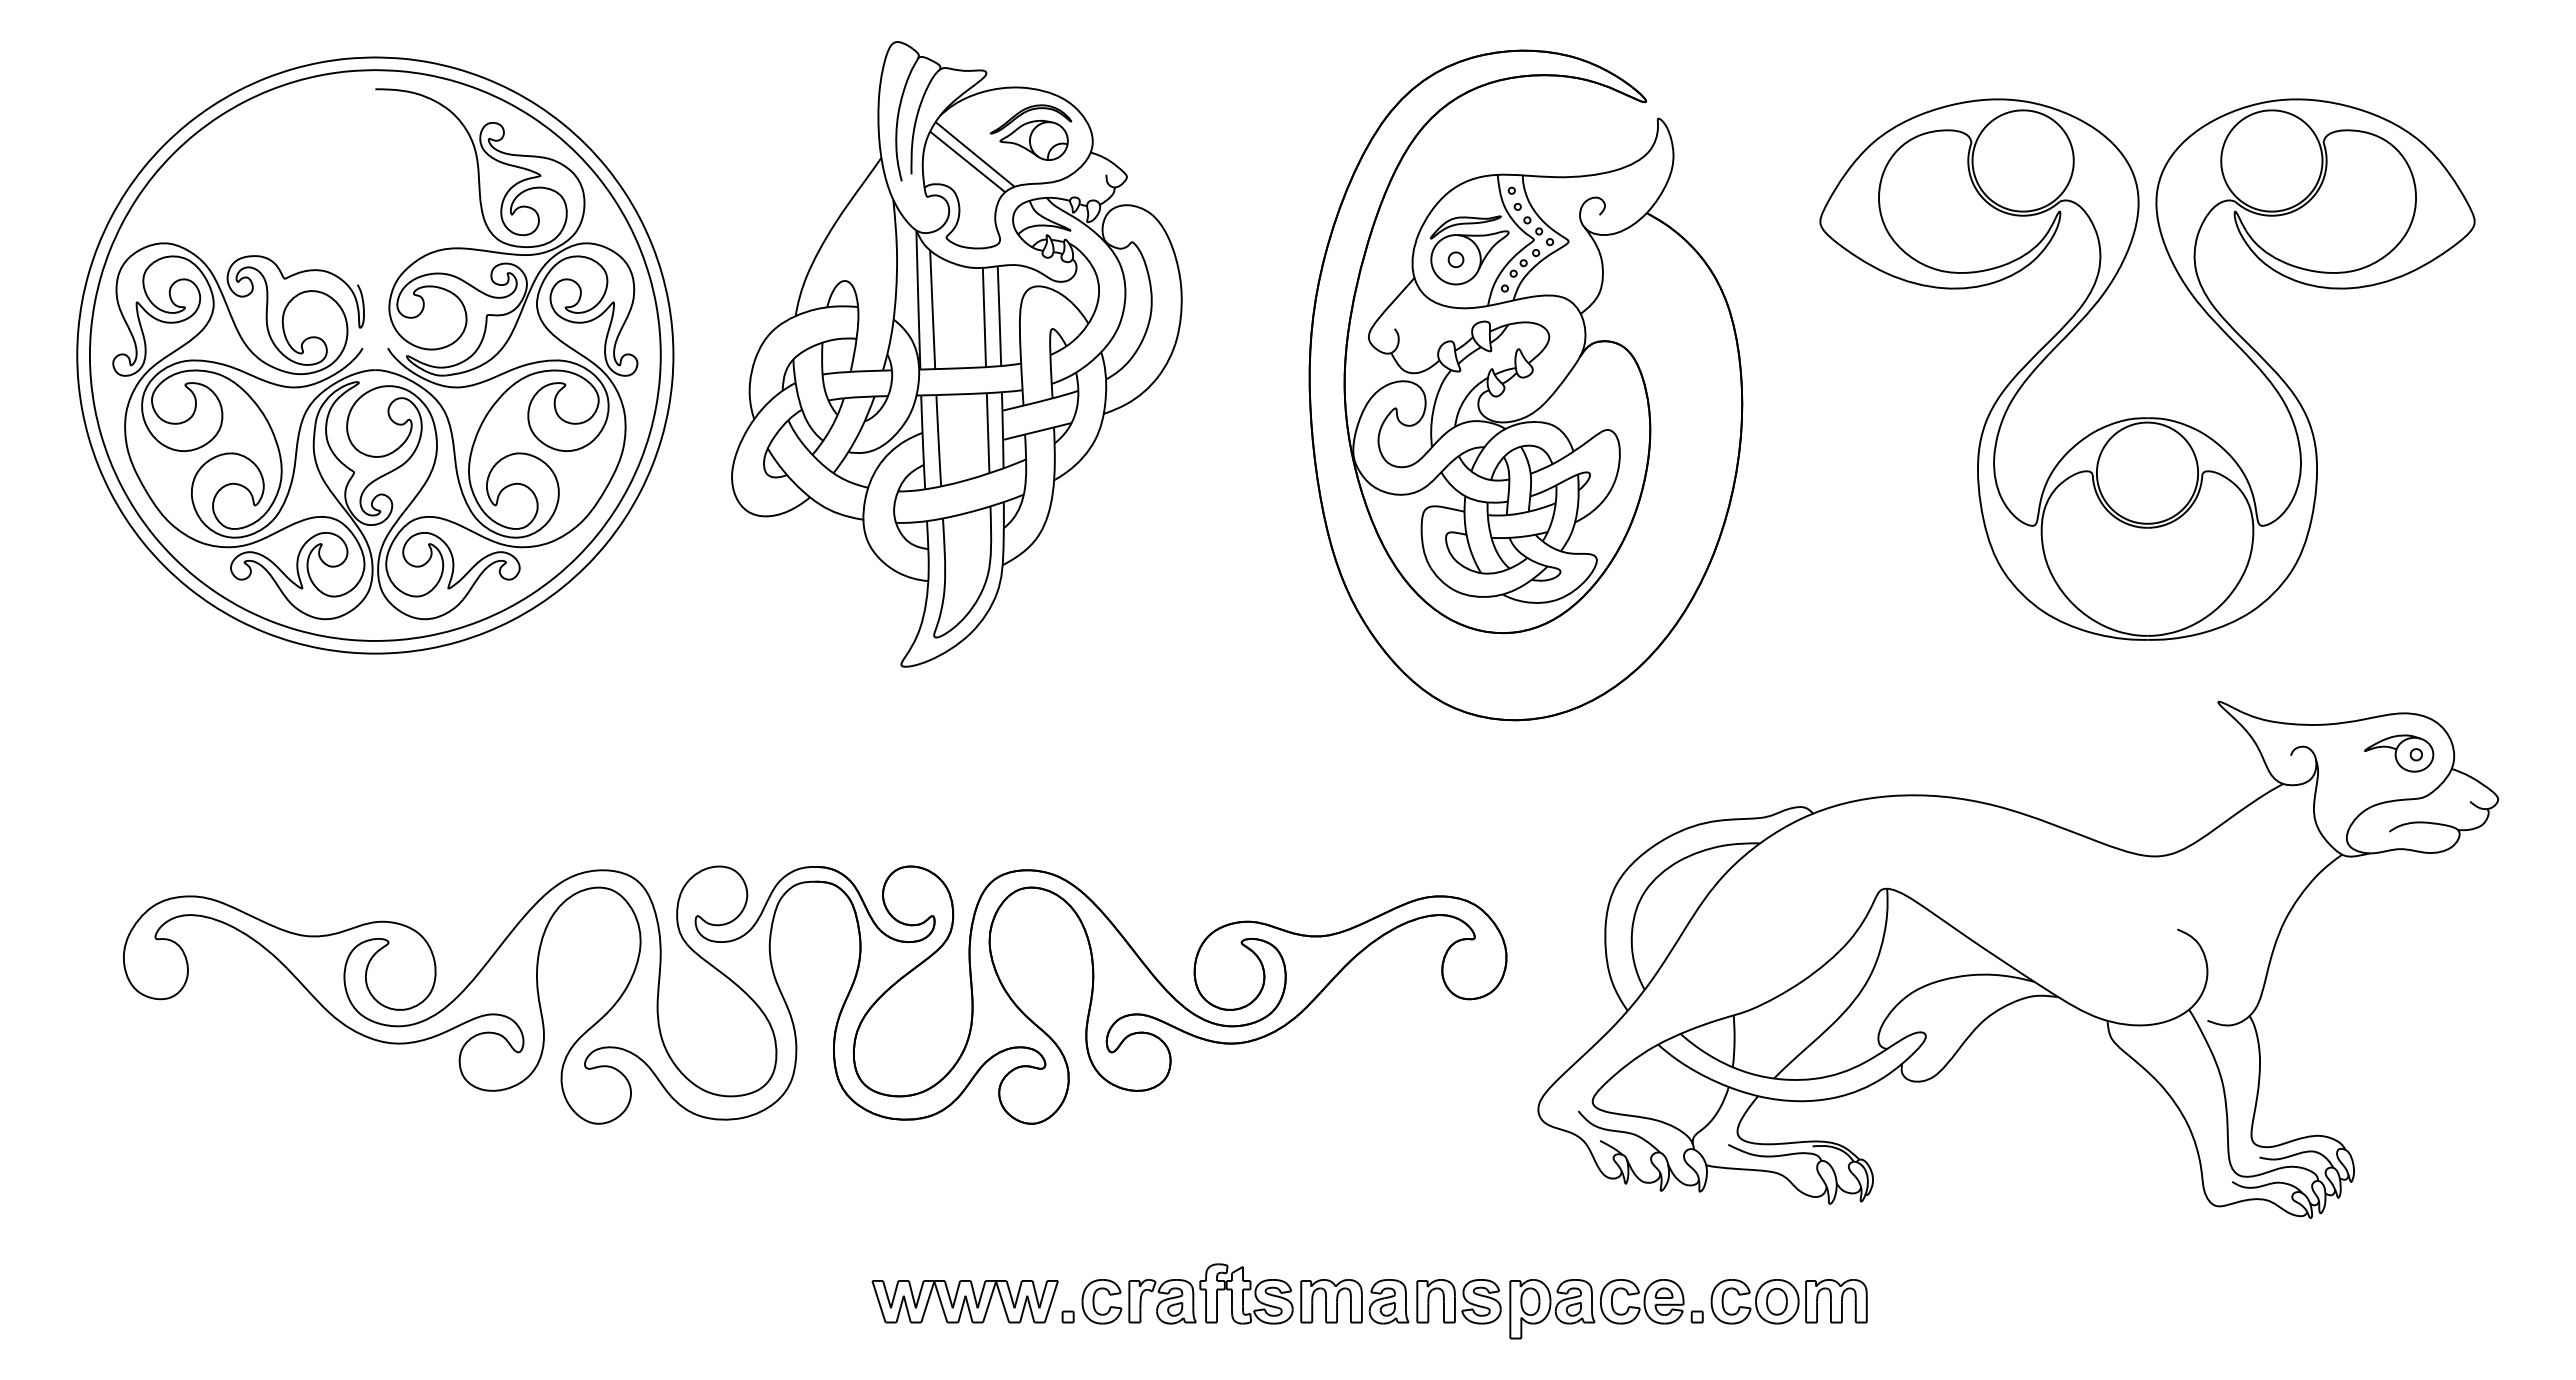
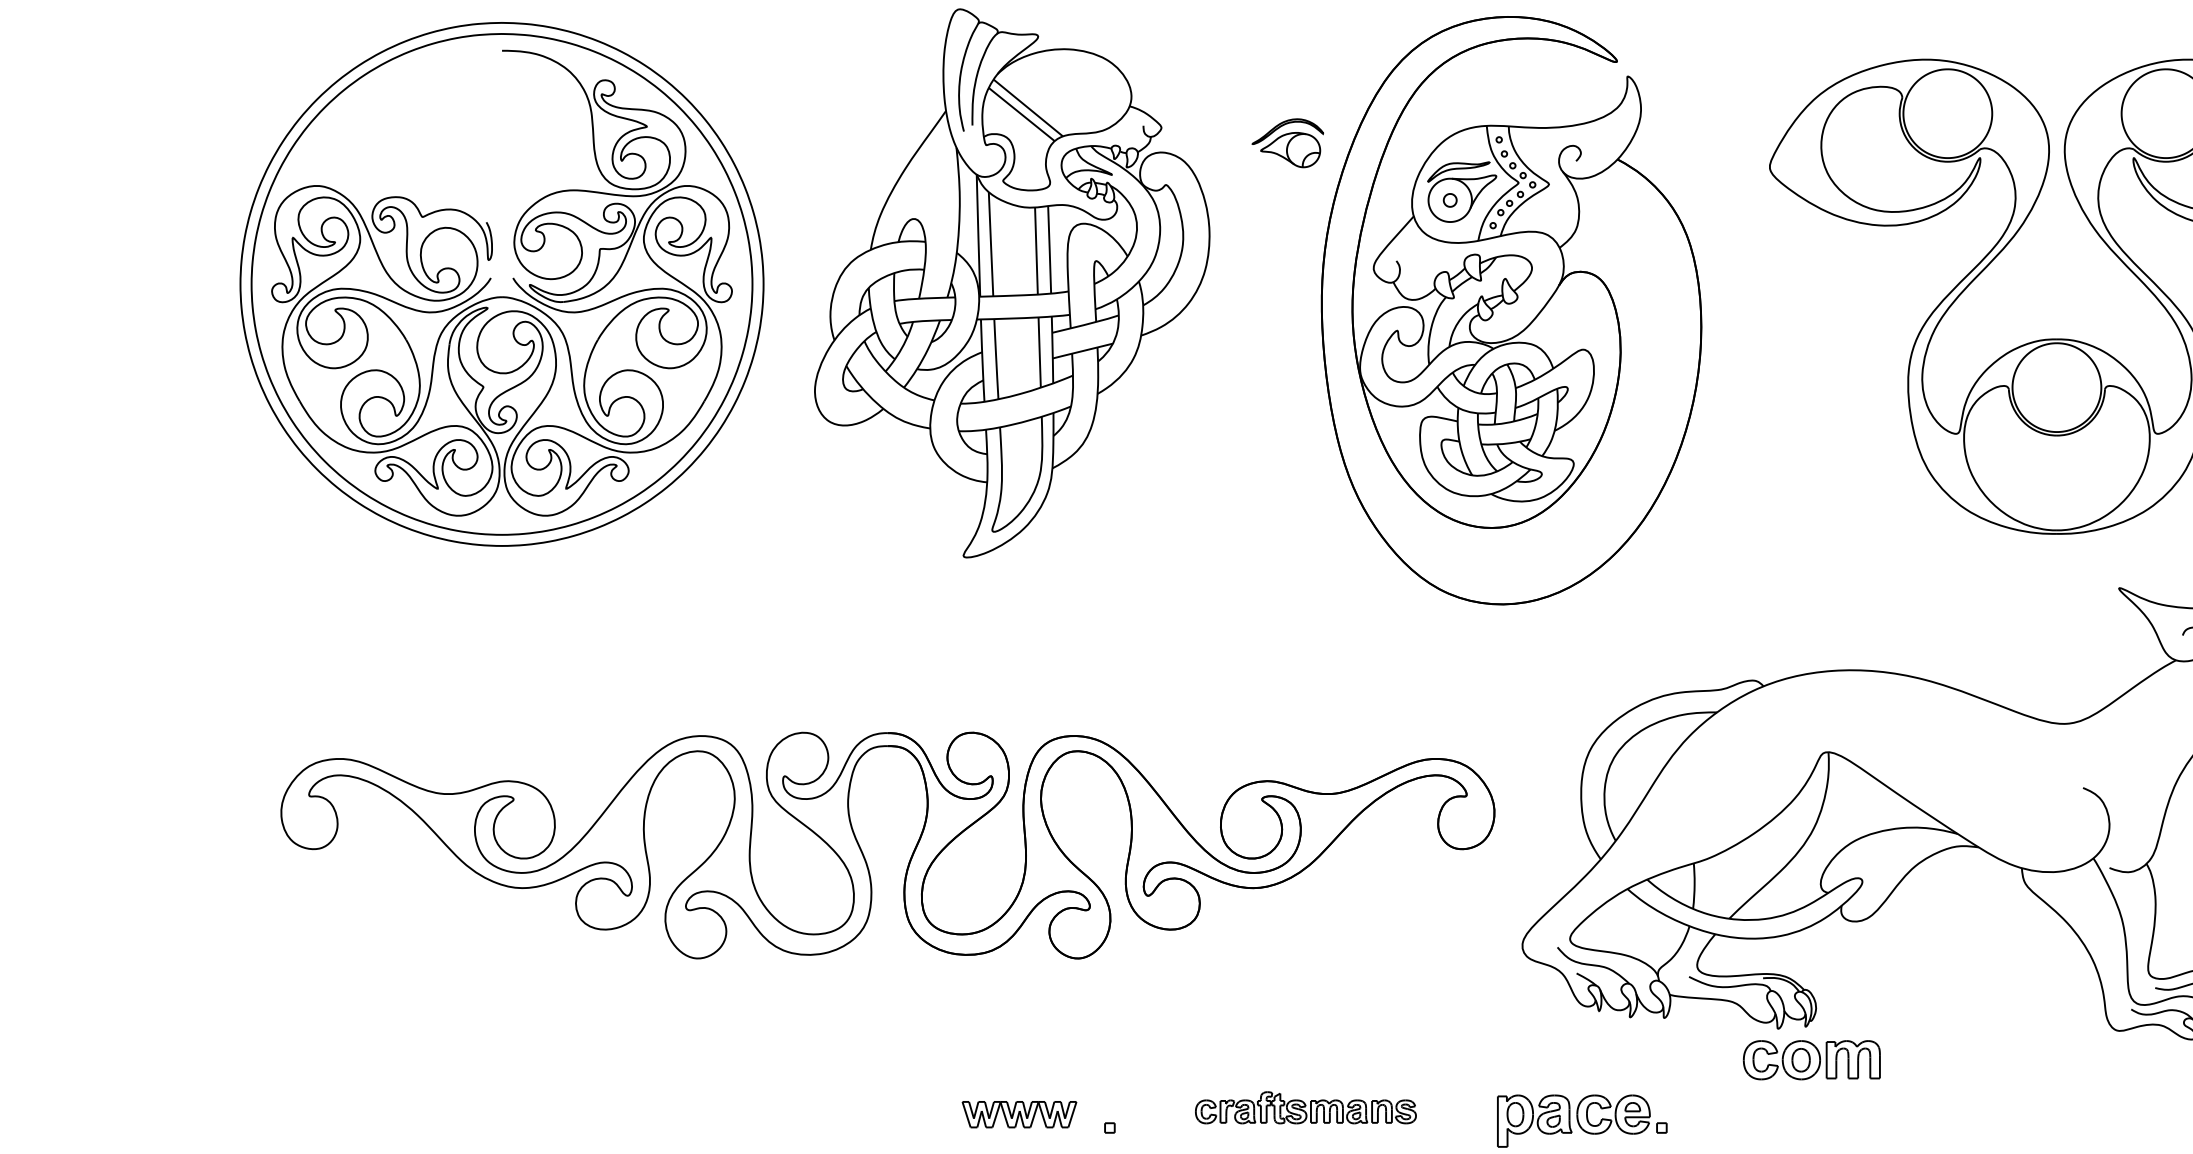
part: (1030, 132) -> (1287, 143), moved
part: (1291, 1293) -> (1305, 1107), size x0.6
part: (964, 1301) -> (1018, 1114), size x0.7
part: (1788, 1301) -> (1811, 1059), moved

